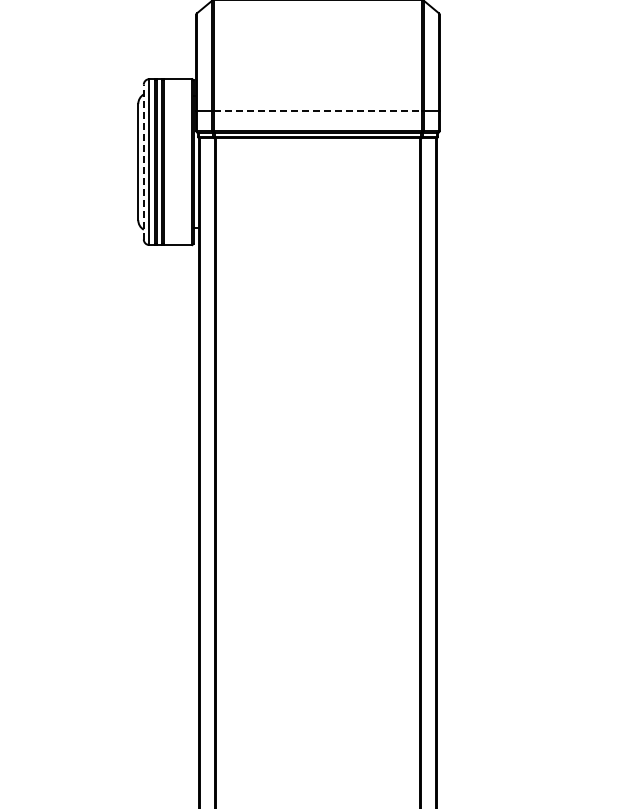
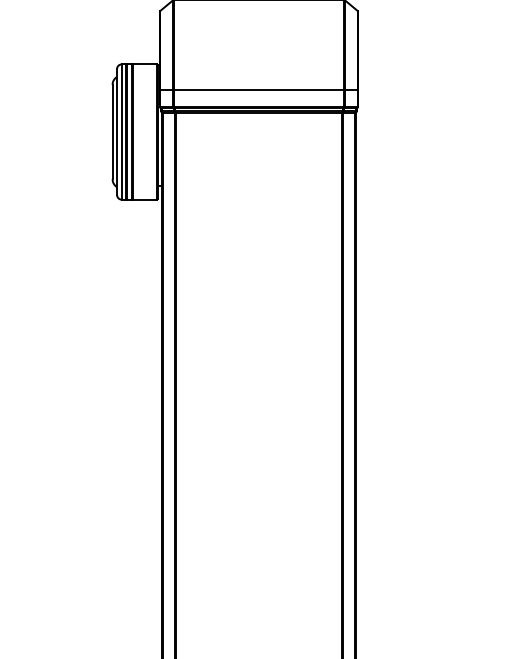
line: (318, 110) -> (259, 90), dashed -> solid
line: (143, 161) -> (116, 131), dashed -> solid

